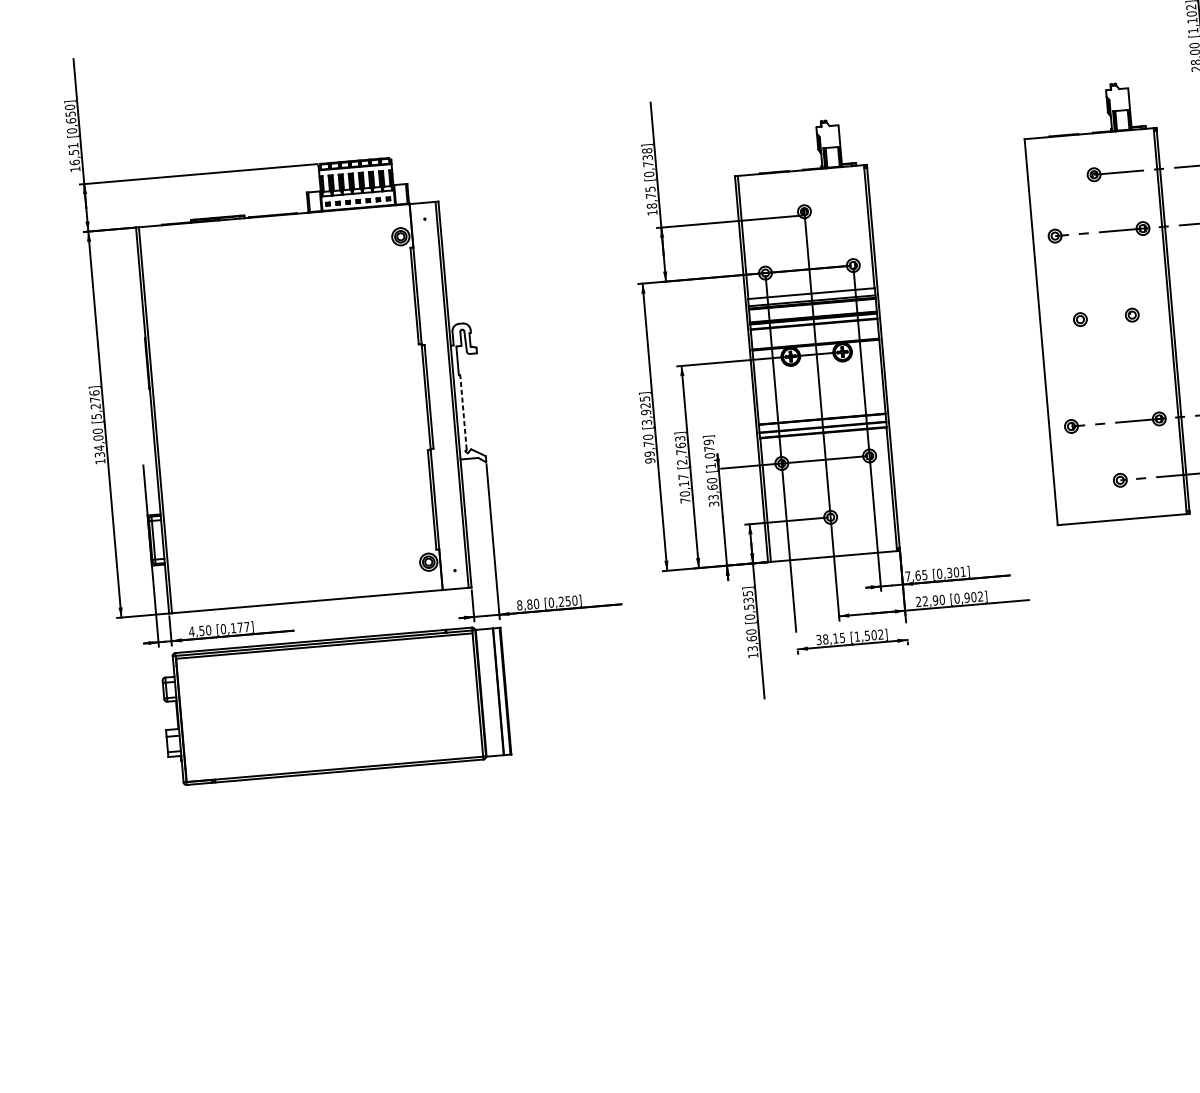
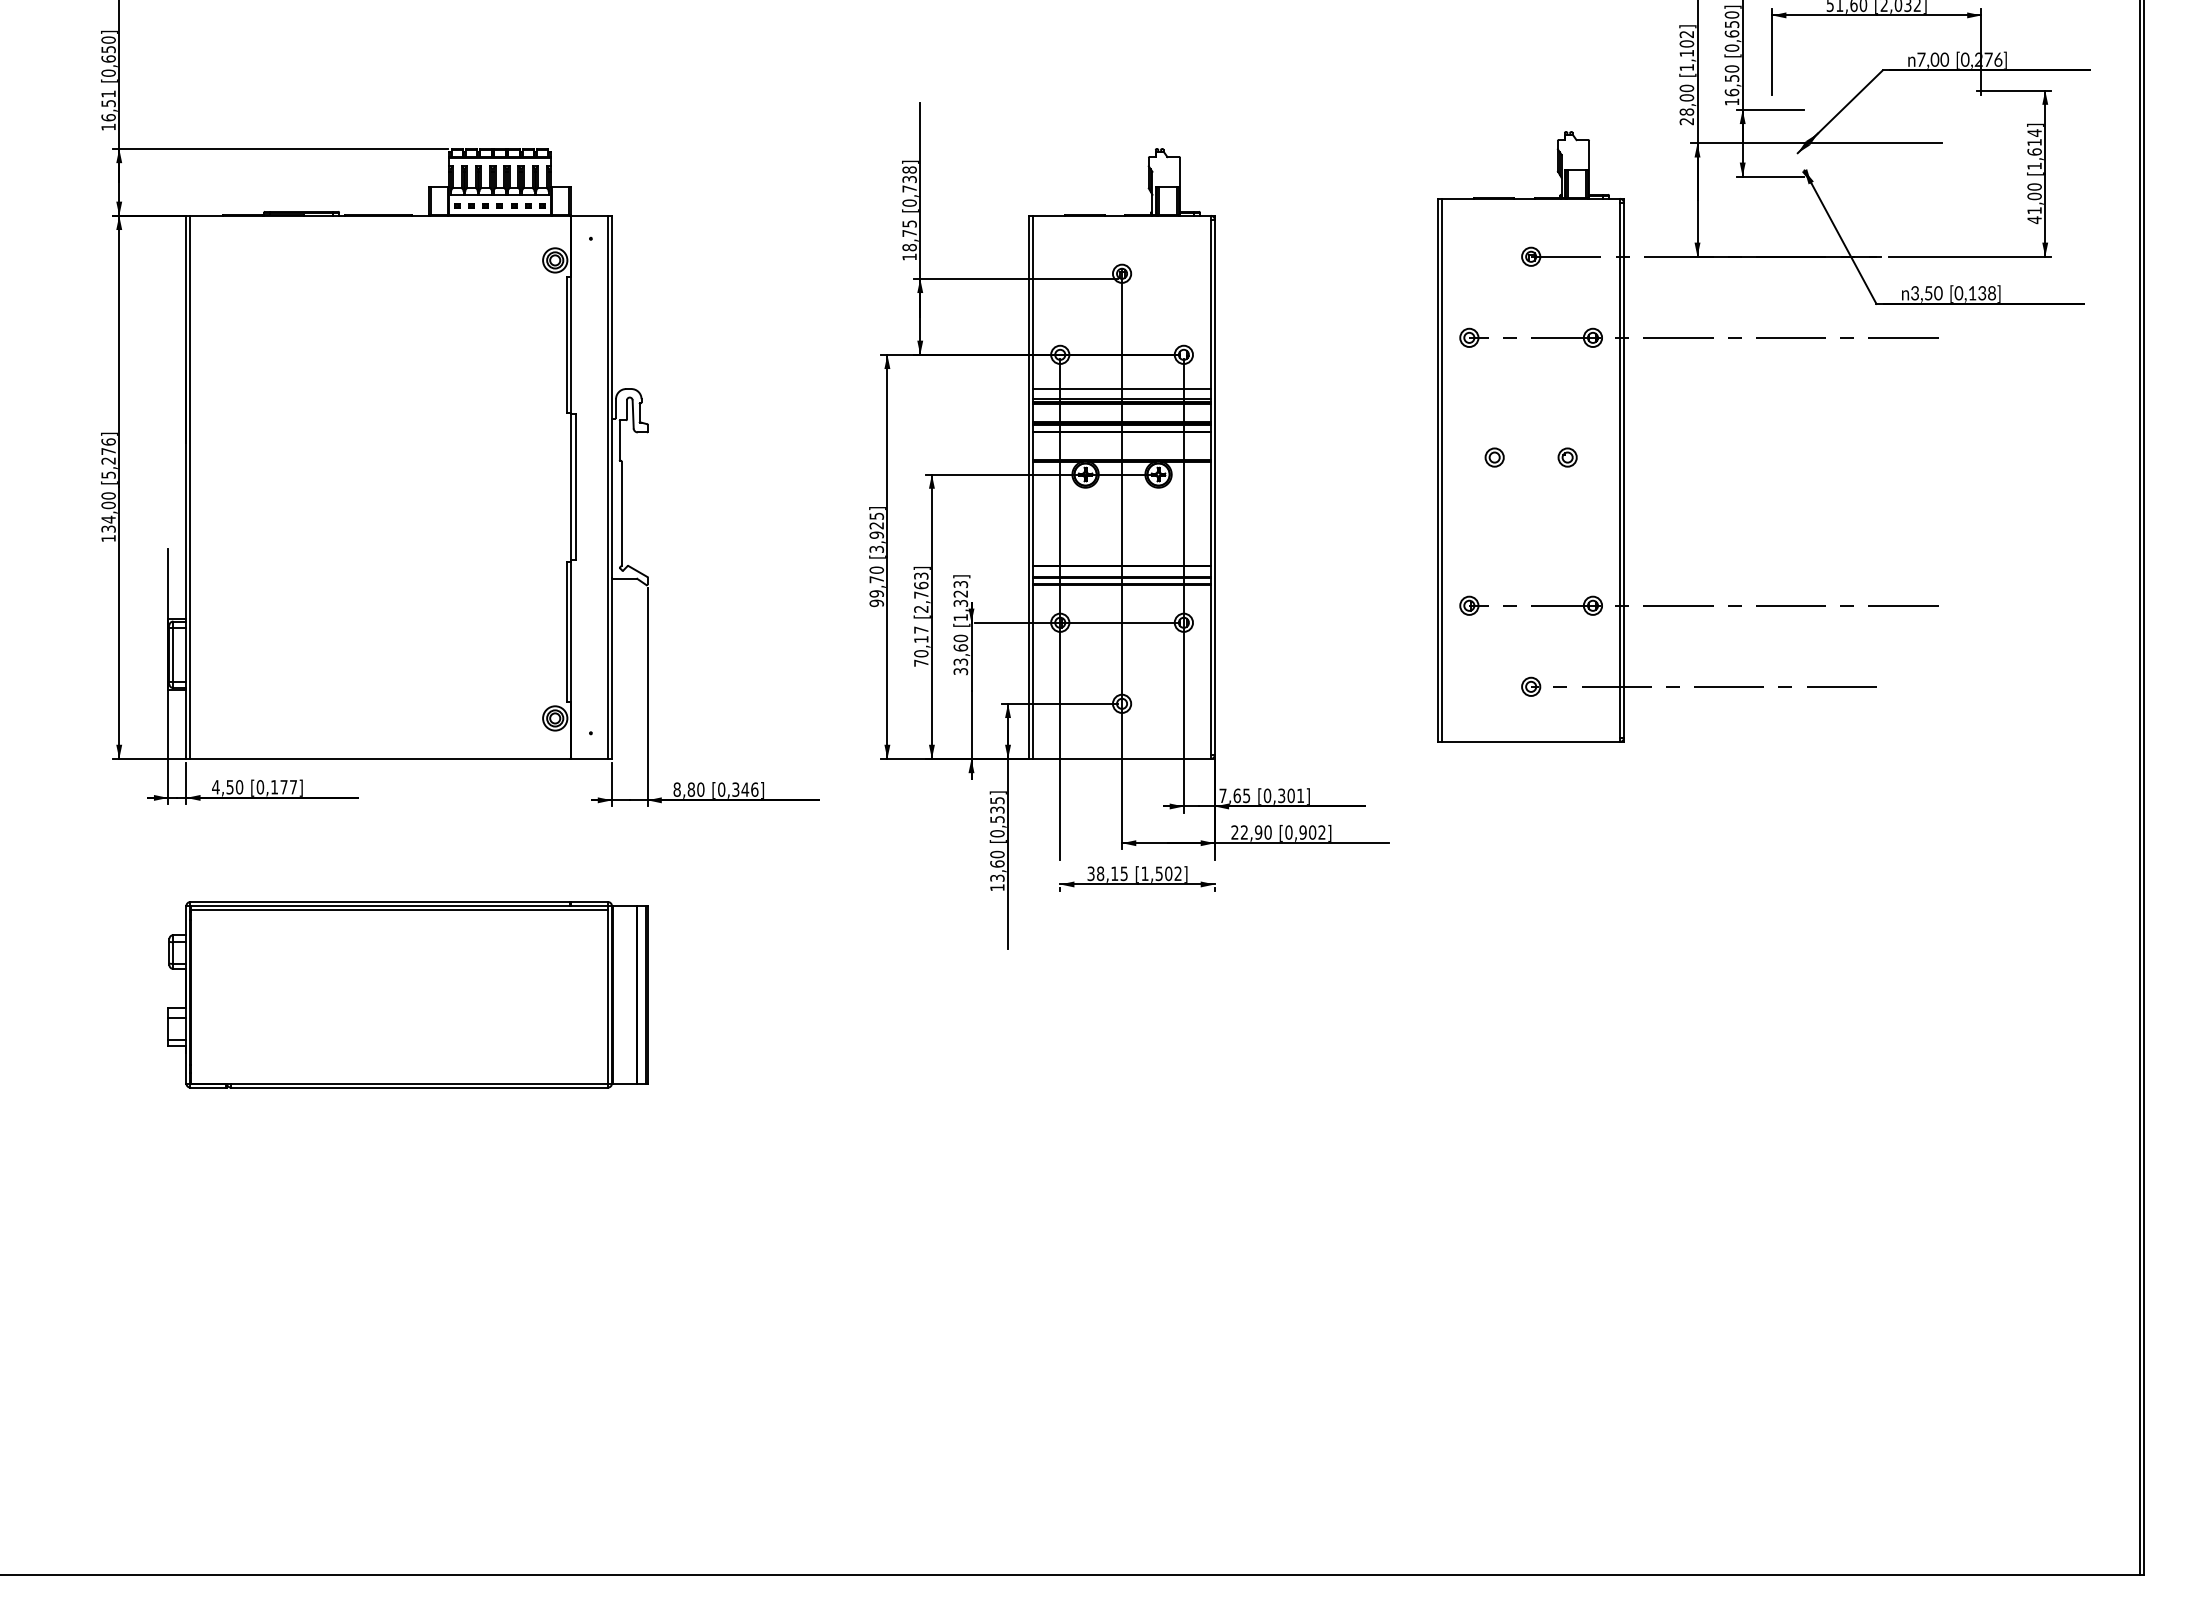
line: (1044, 331) -> (1442, 470), added
line: (463, 412) -> (621, 513), dashed -> solid
text: (709, 448) -> (960, 593), [1,079] -> [1,323]
text: (568, 601) -> (745, 789), [0,250] -> [0,346]
part: (335, 705) -> (407, 994), moved

